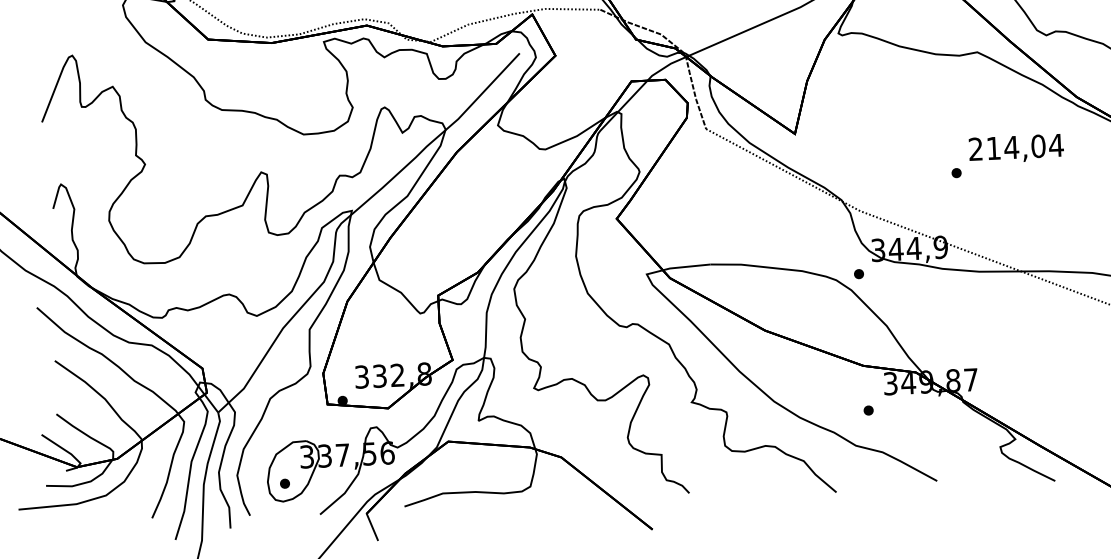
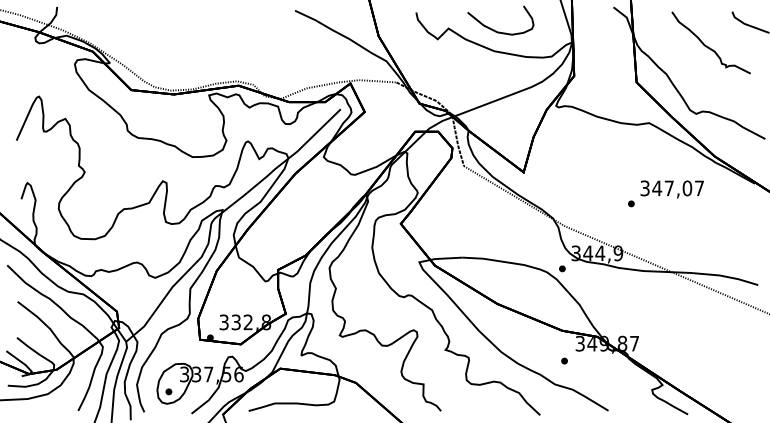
text: (1016, 147) -> (672, 188), 214,04 -> 347,07

